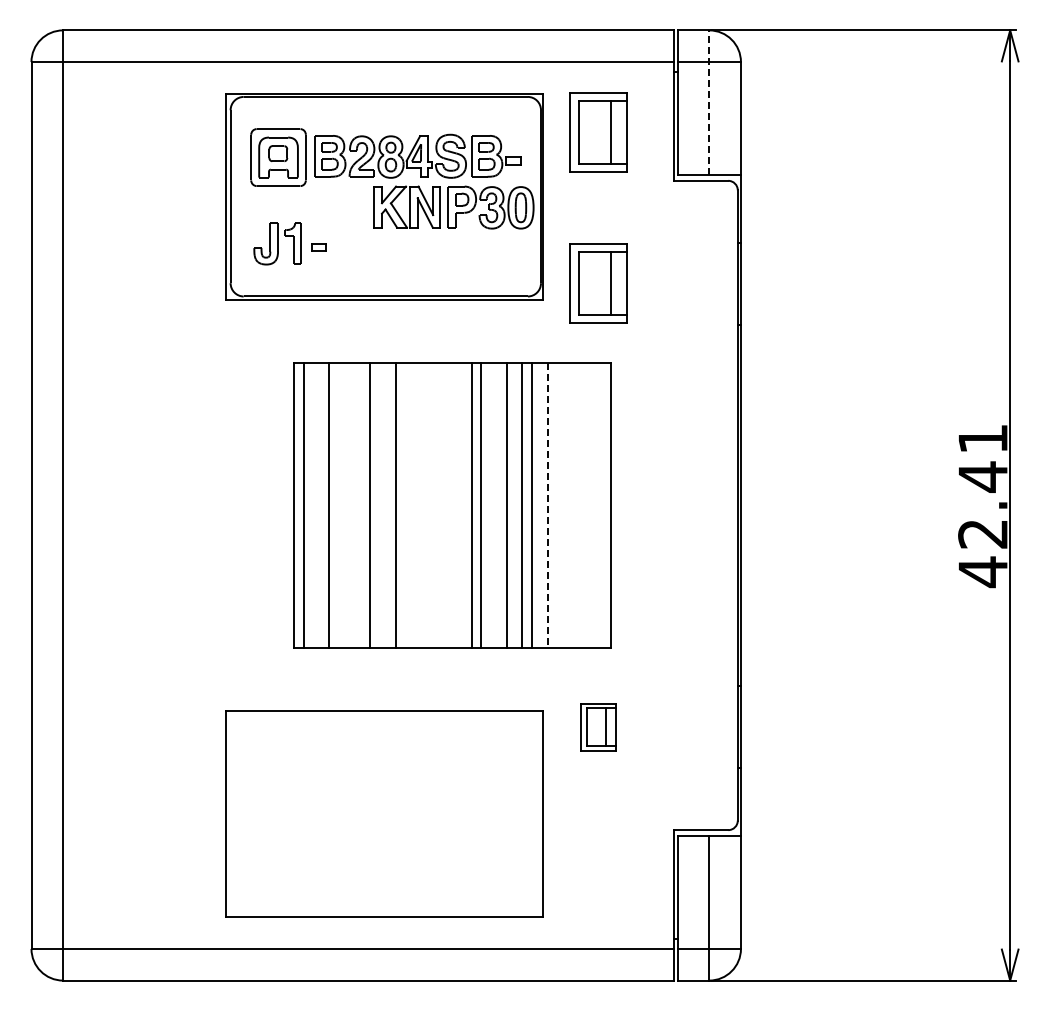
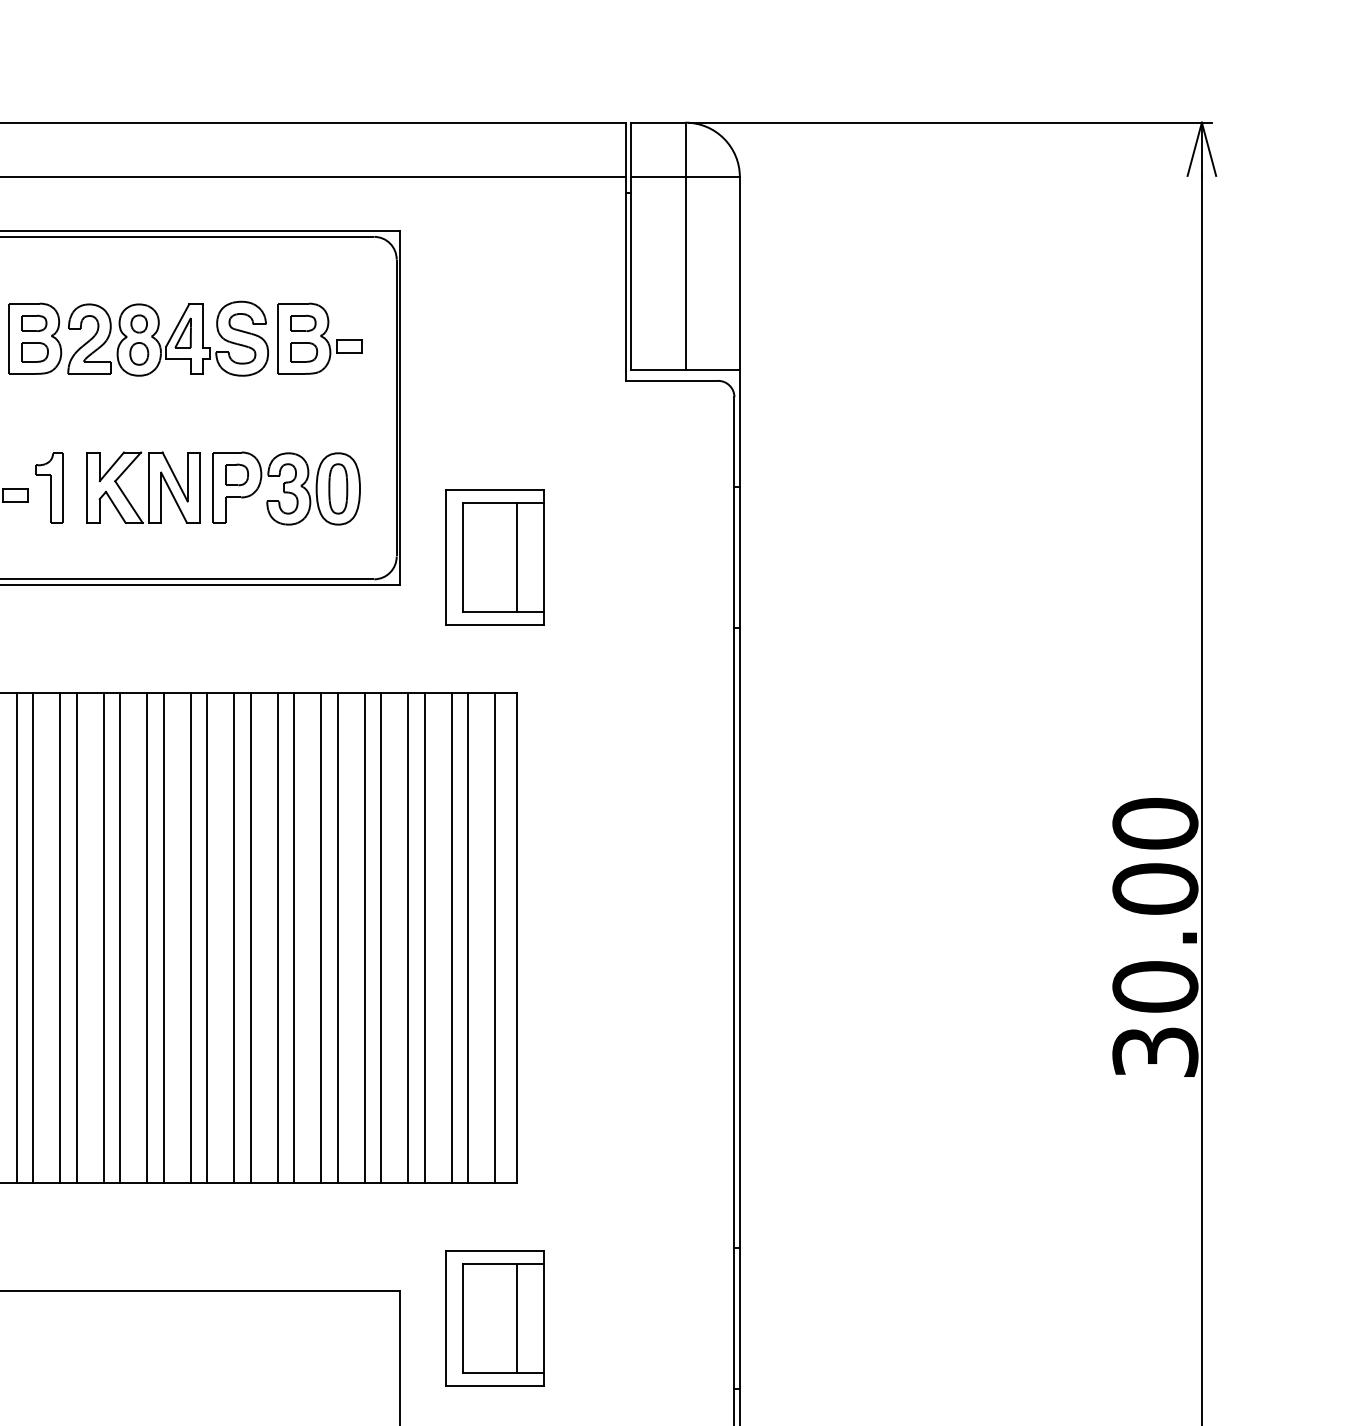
line: (709, 101) -> (685, 244), dashed -> solid
part: (598, 132) -> (495, 297), removed
part: (453, 207) -> (222, 488), moved
part: (338, 243) -> (49, 488), added
line: (319, 505) -> (16, 937), added
line: (345, 505) -> (61, 937), added
line: (354, 505) -> (76, 937), added
line: (379, 505) -> (119, 937), added
line: (405, 505) -> (164, 937), added
line: (421, 505) -> (191, 937), added
line: (430, 505) -> (207, 937), added
line: (446, 505) -> (234, 937), added
line: (455, 505) -> (249, 937), added
line: (497, 505) -> (322, 937), added
line: (547, 505) -> (407, 937), dashed -> solid
line: (557, 505) -> (425, 937), added
line: (573, 505) -> (452, 937), added
line: (582, 505) -> (467, 937), added
line: (598, 505) -> (495, 937), added
text: (983, 505) -> (1156, 937), 42.41 -> 30.00
part: (598, 727) -> (495, 1318), size x1.67

